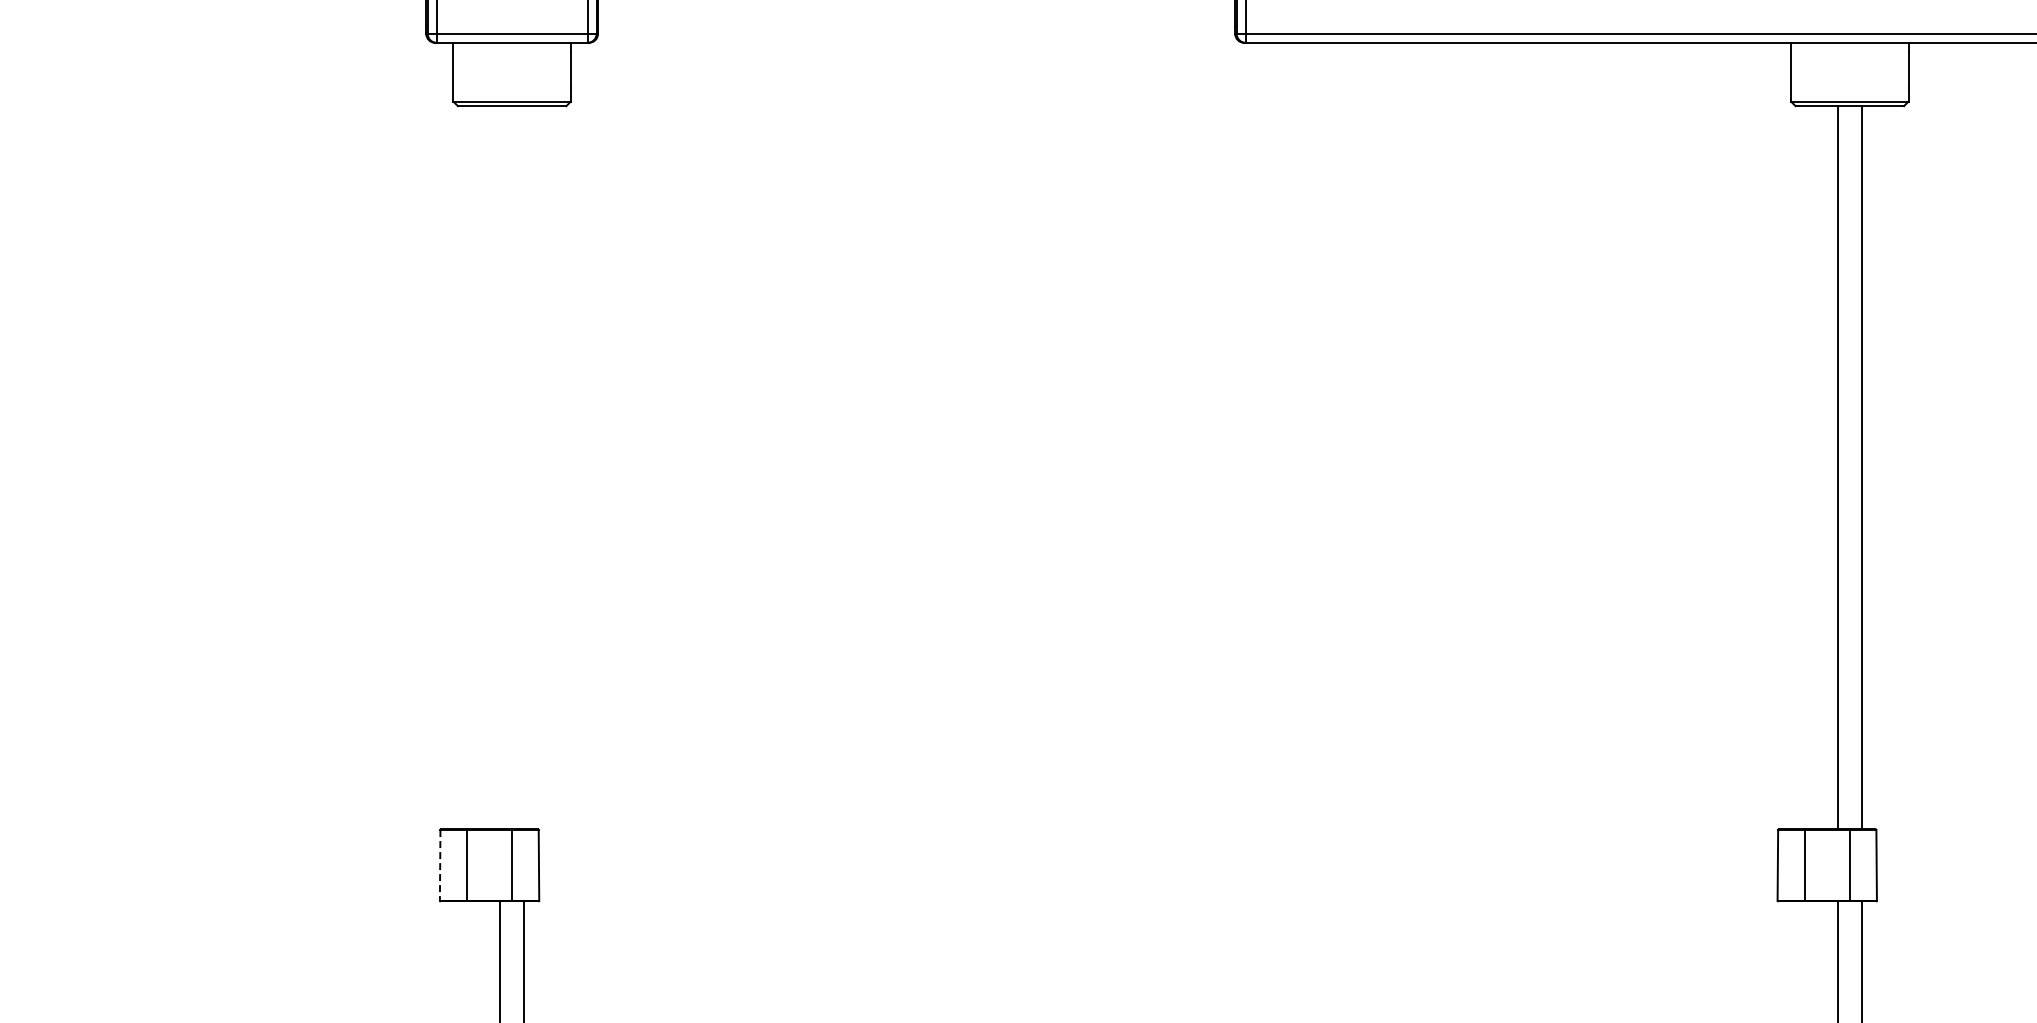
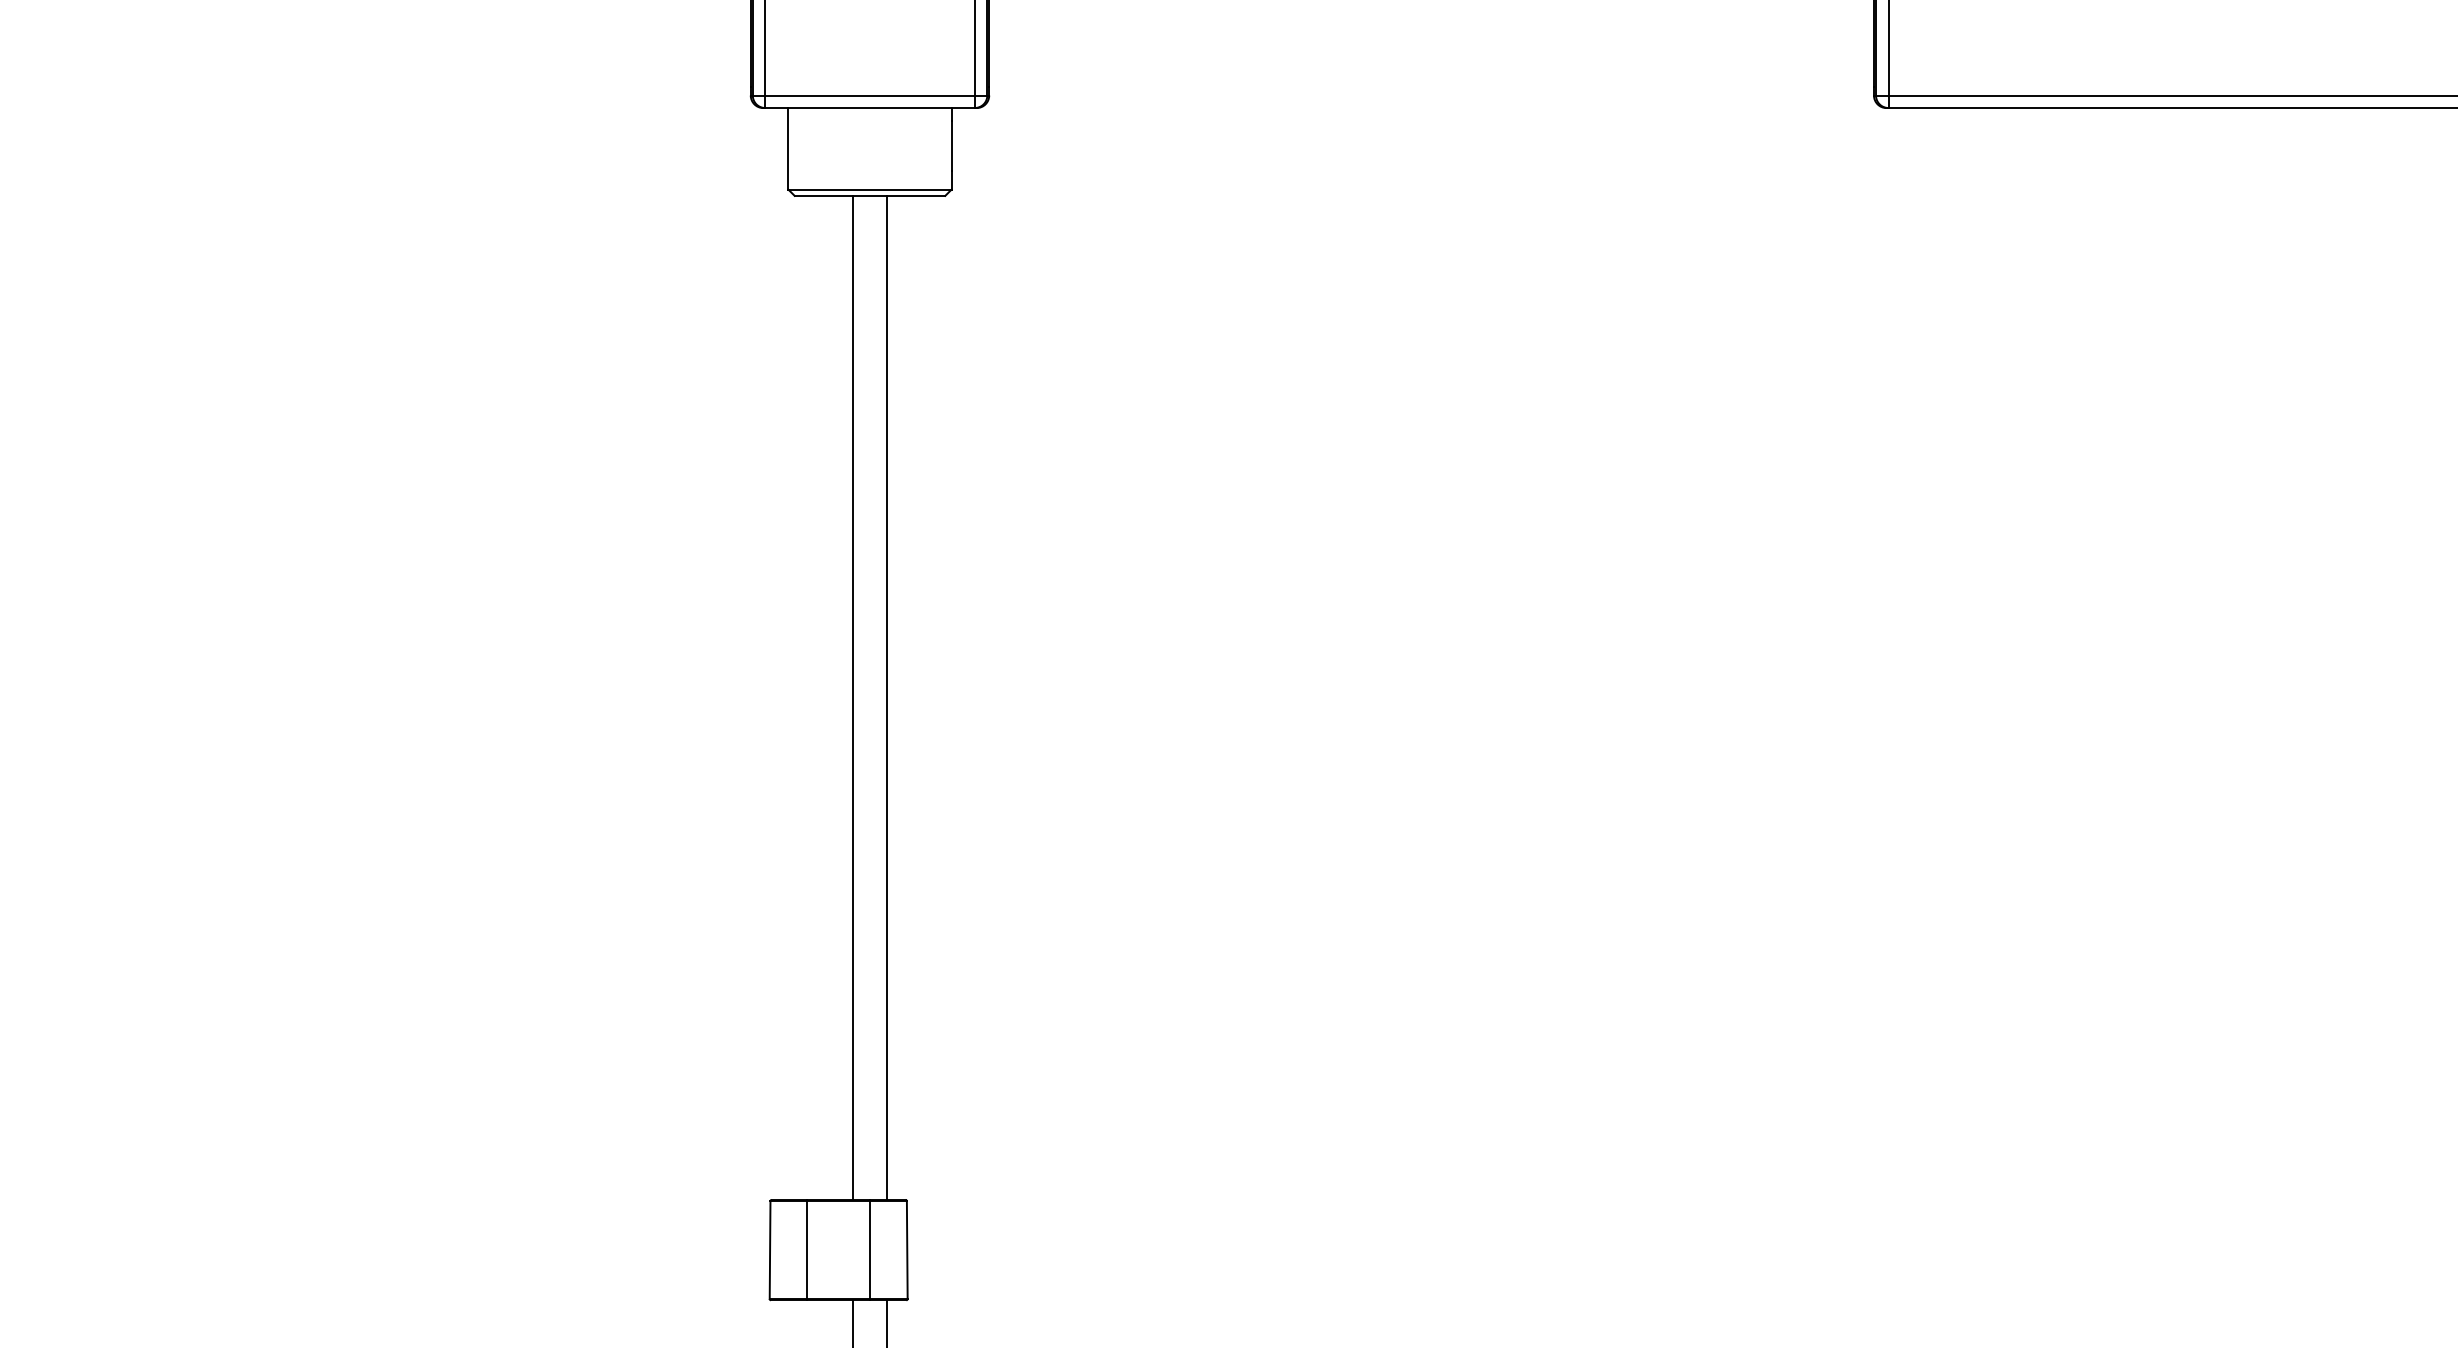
line: (499, 467) -> (852, 697), added
line: (524, 467) -> (887, 697), added
line: (440, 865) -> (770, 1250), dashed -> solid

